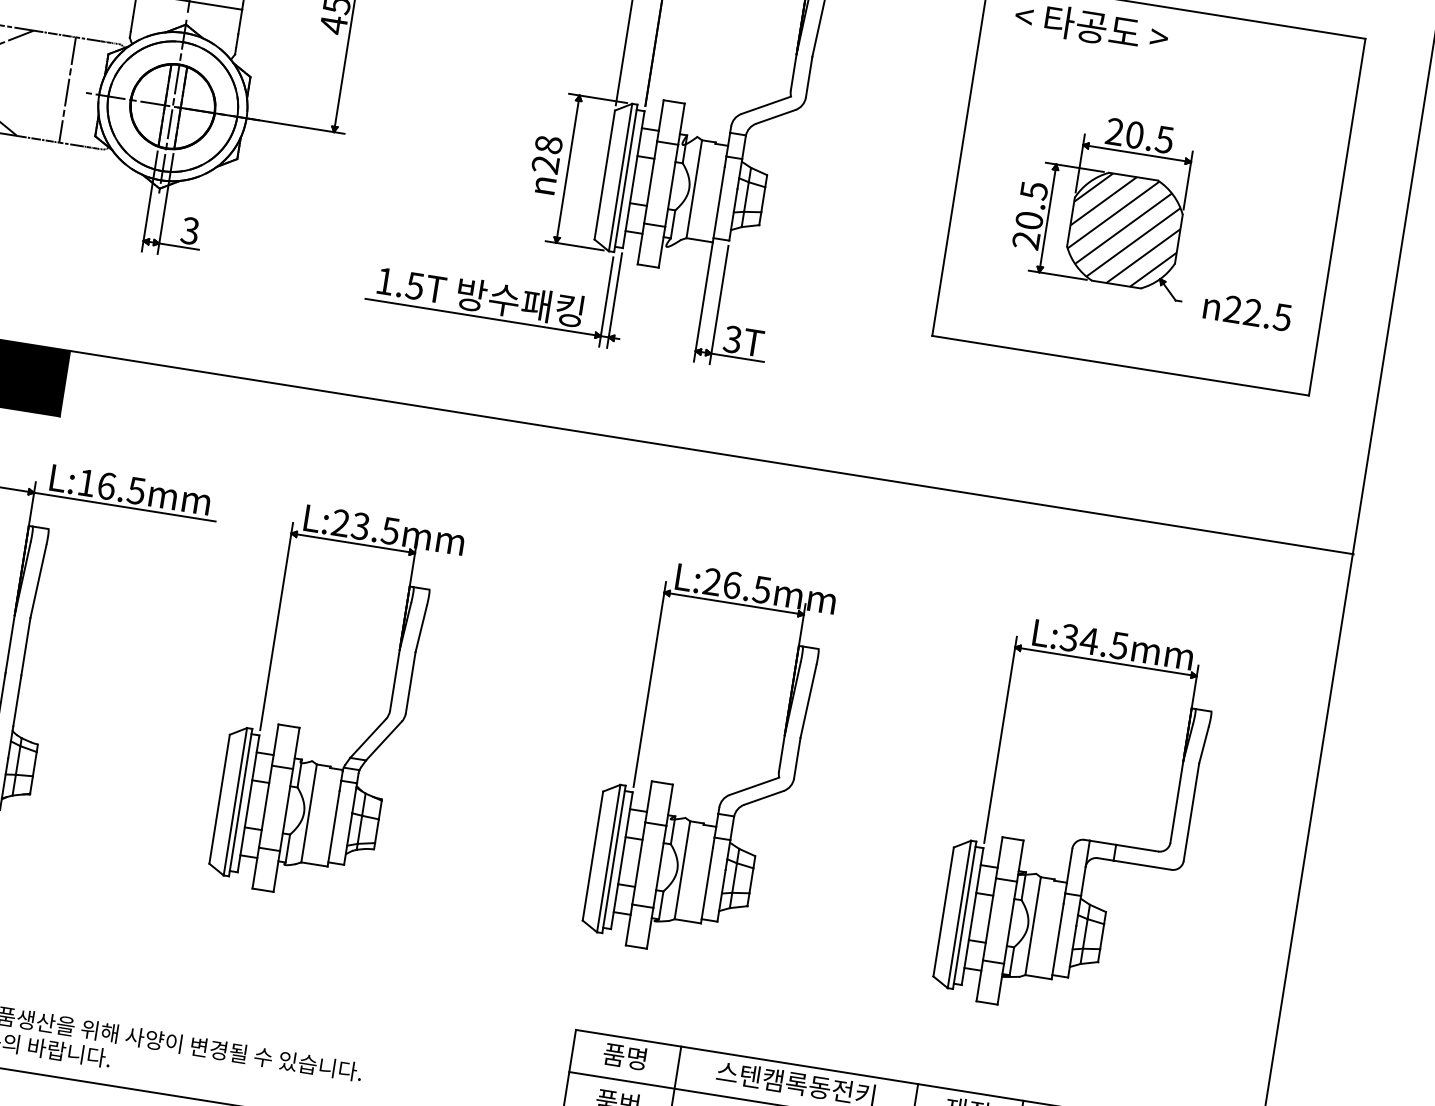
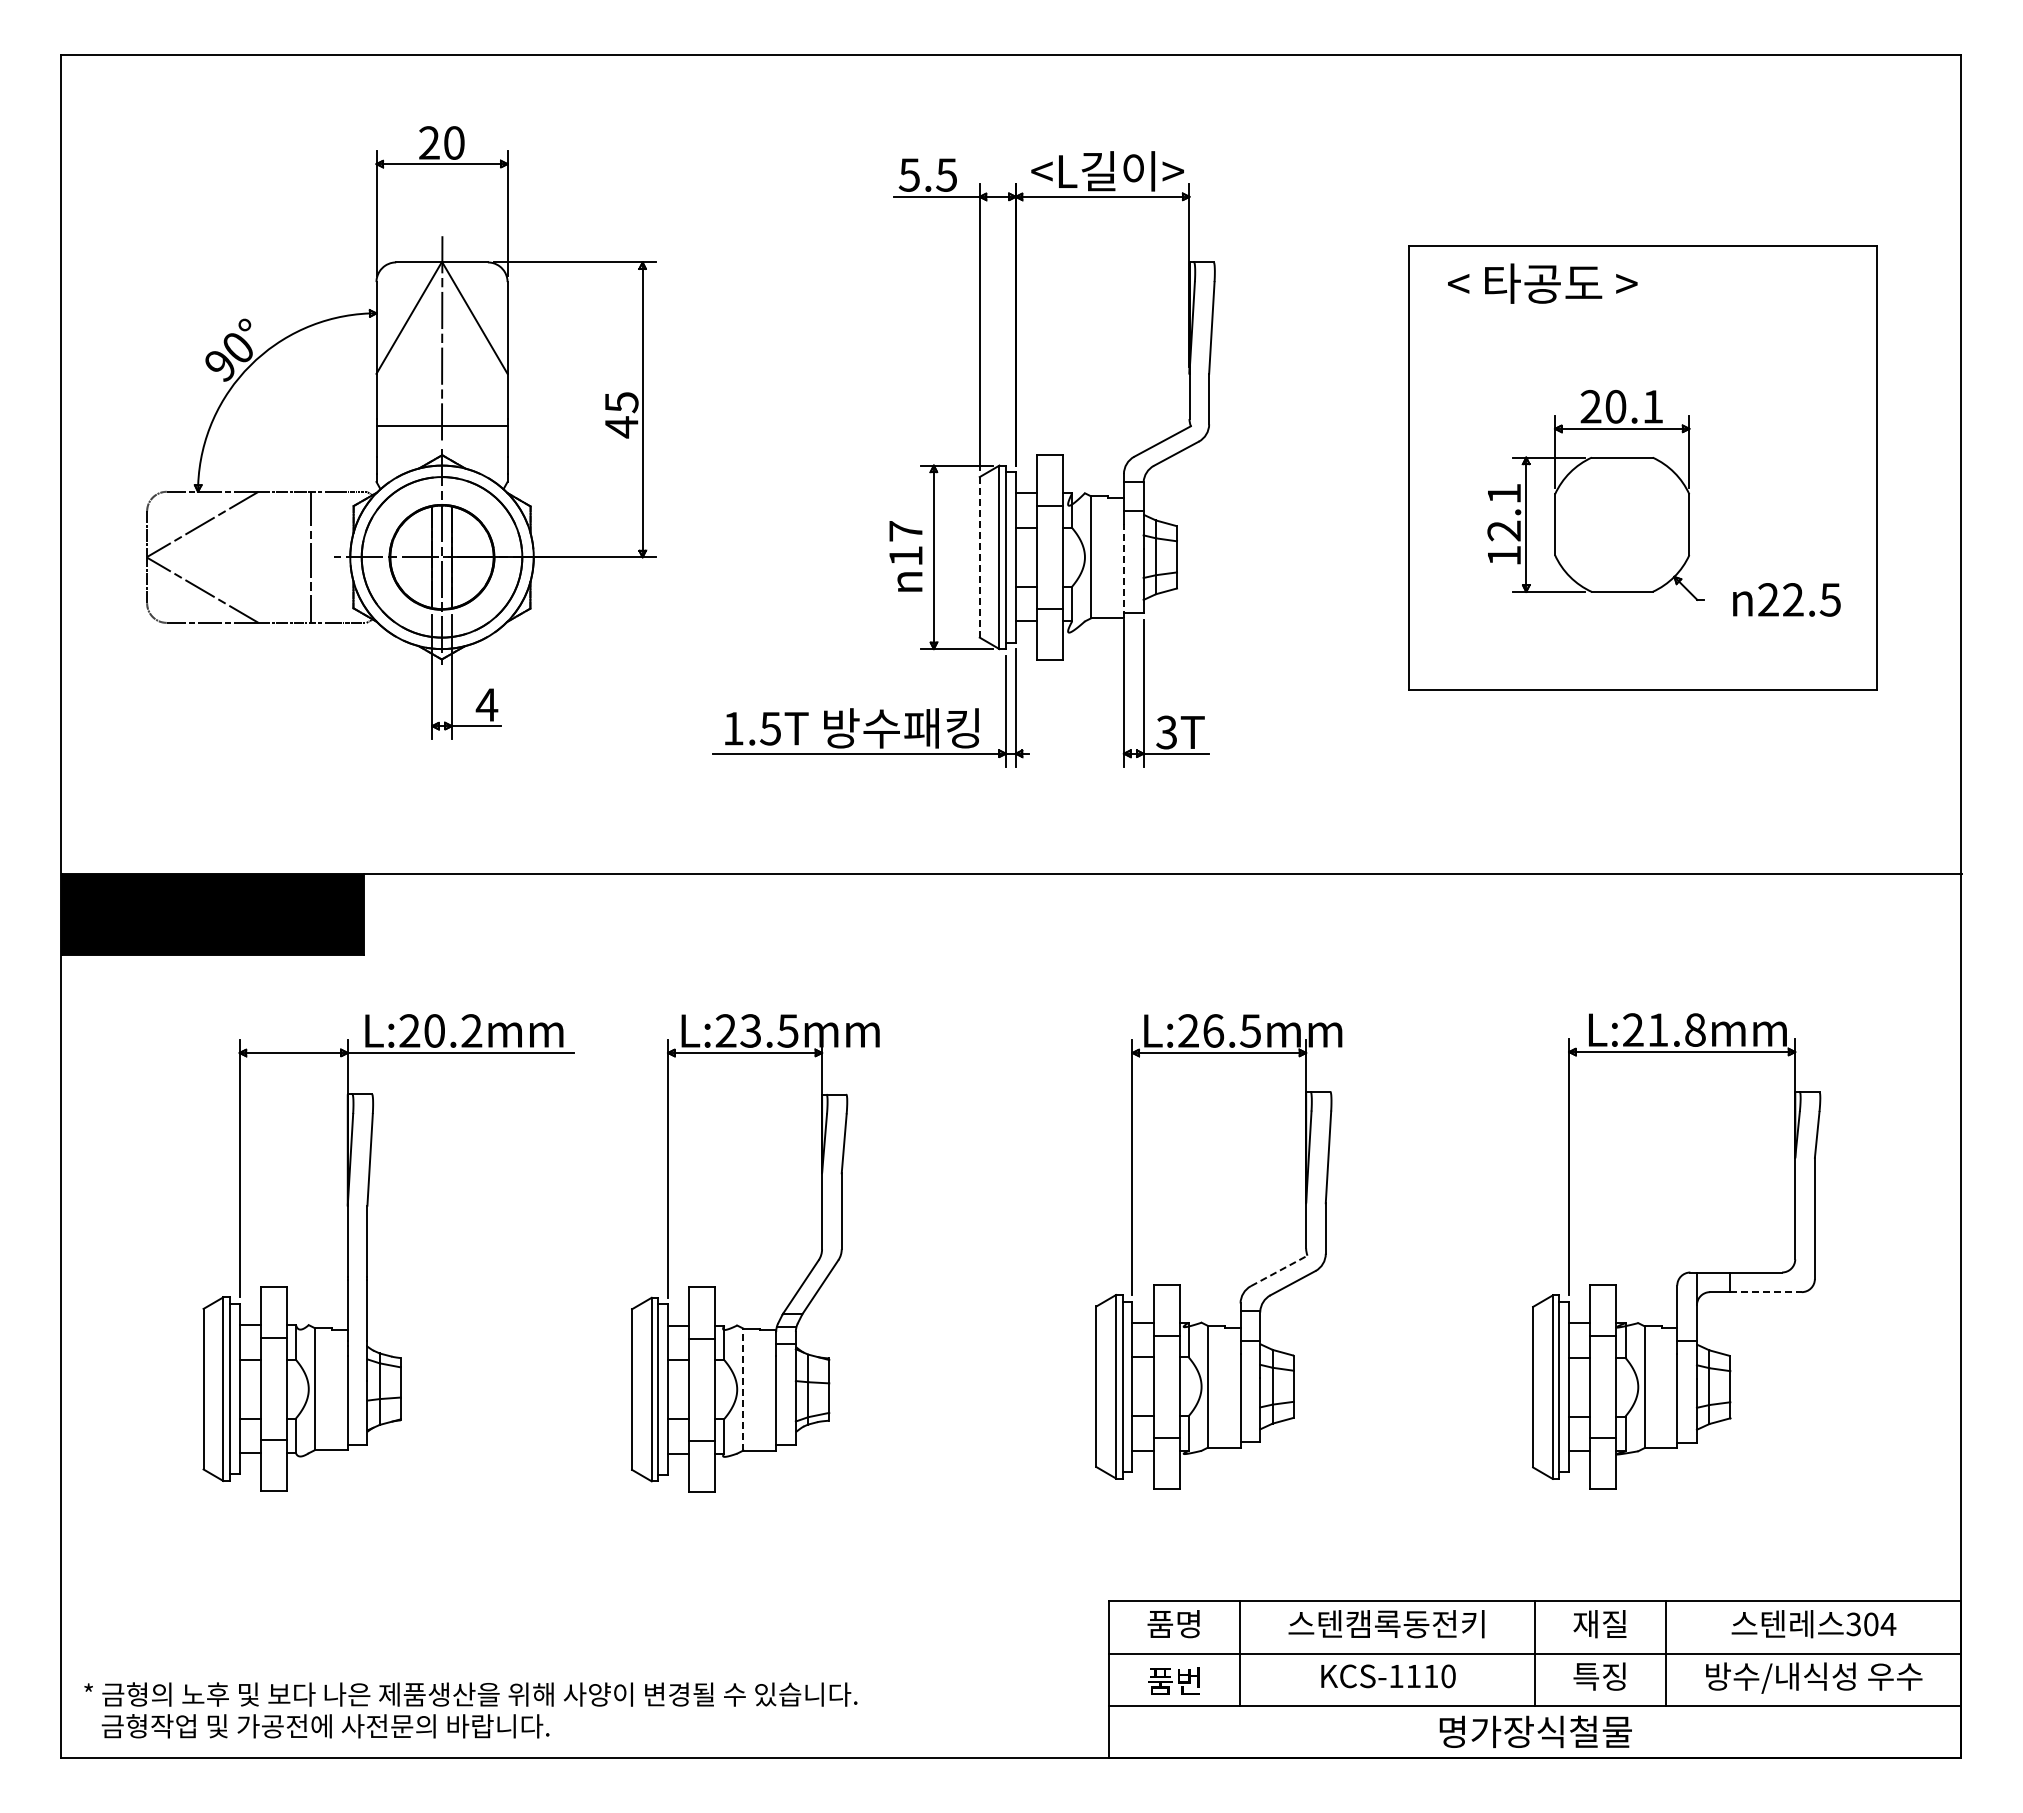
text: (1164, 139) -> (1652, 406), 20.5 -> 20.1
text: (546, 154) -> (905, 543), 28 -> 17
line: (604, 174) -> (979, 556), solid -> dashed
line: (718, 203) -> (1123, 570), solid -> dashed
text: (1030, 215) -> (1504, 524), 20.5 -> 12.1
text: (189, 230) -> (486, 704), 3 -> 4
hatch: (1125, 230) -> (1622, 524), removed
text: (111, 486) -> (440, 1030), L:16.5mm -> L:20.2mm
text: (1093, 641) -> (1663, 1029), L:34.5mm -> L:21.8mm
line: (754, 785) -> (1279, 1270), solid -> dashed
line: (309, 813) -> (743, 1389), solid -> dashed
line: (1143, 865) -> (1766, 1292), solid -> dashed

